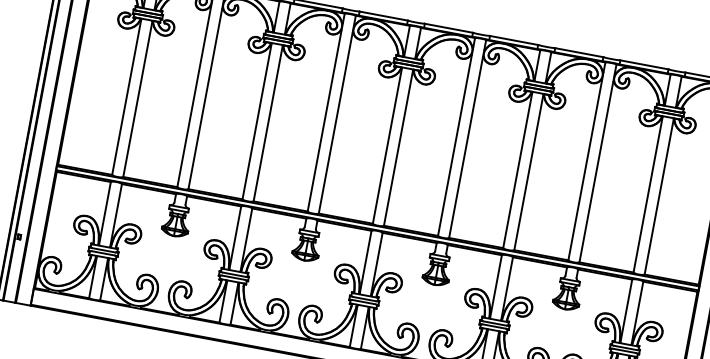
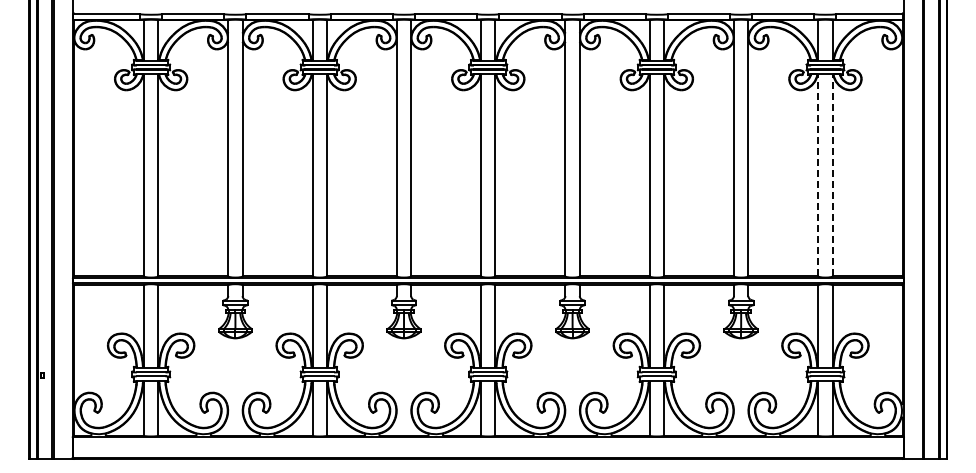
line: (648, 194) -> (818, 175), solid -> dashed
line: (659, 196) -> (832, 175), solid -> dashed

